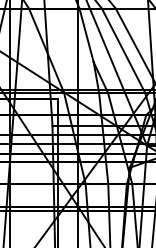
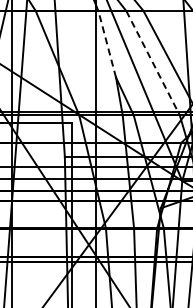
line: (86, 34) -> (107, 43), solid -> dashed
line: (123, 51) -> (153, 63), solid -> dashed

